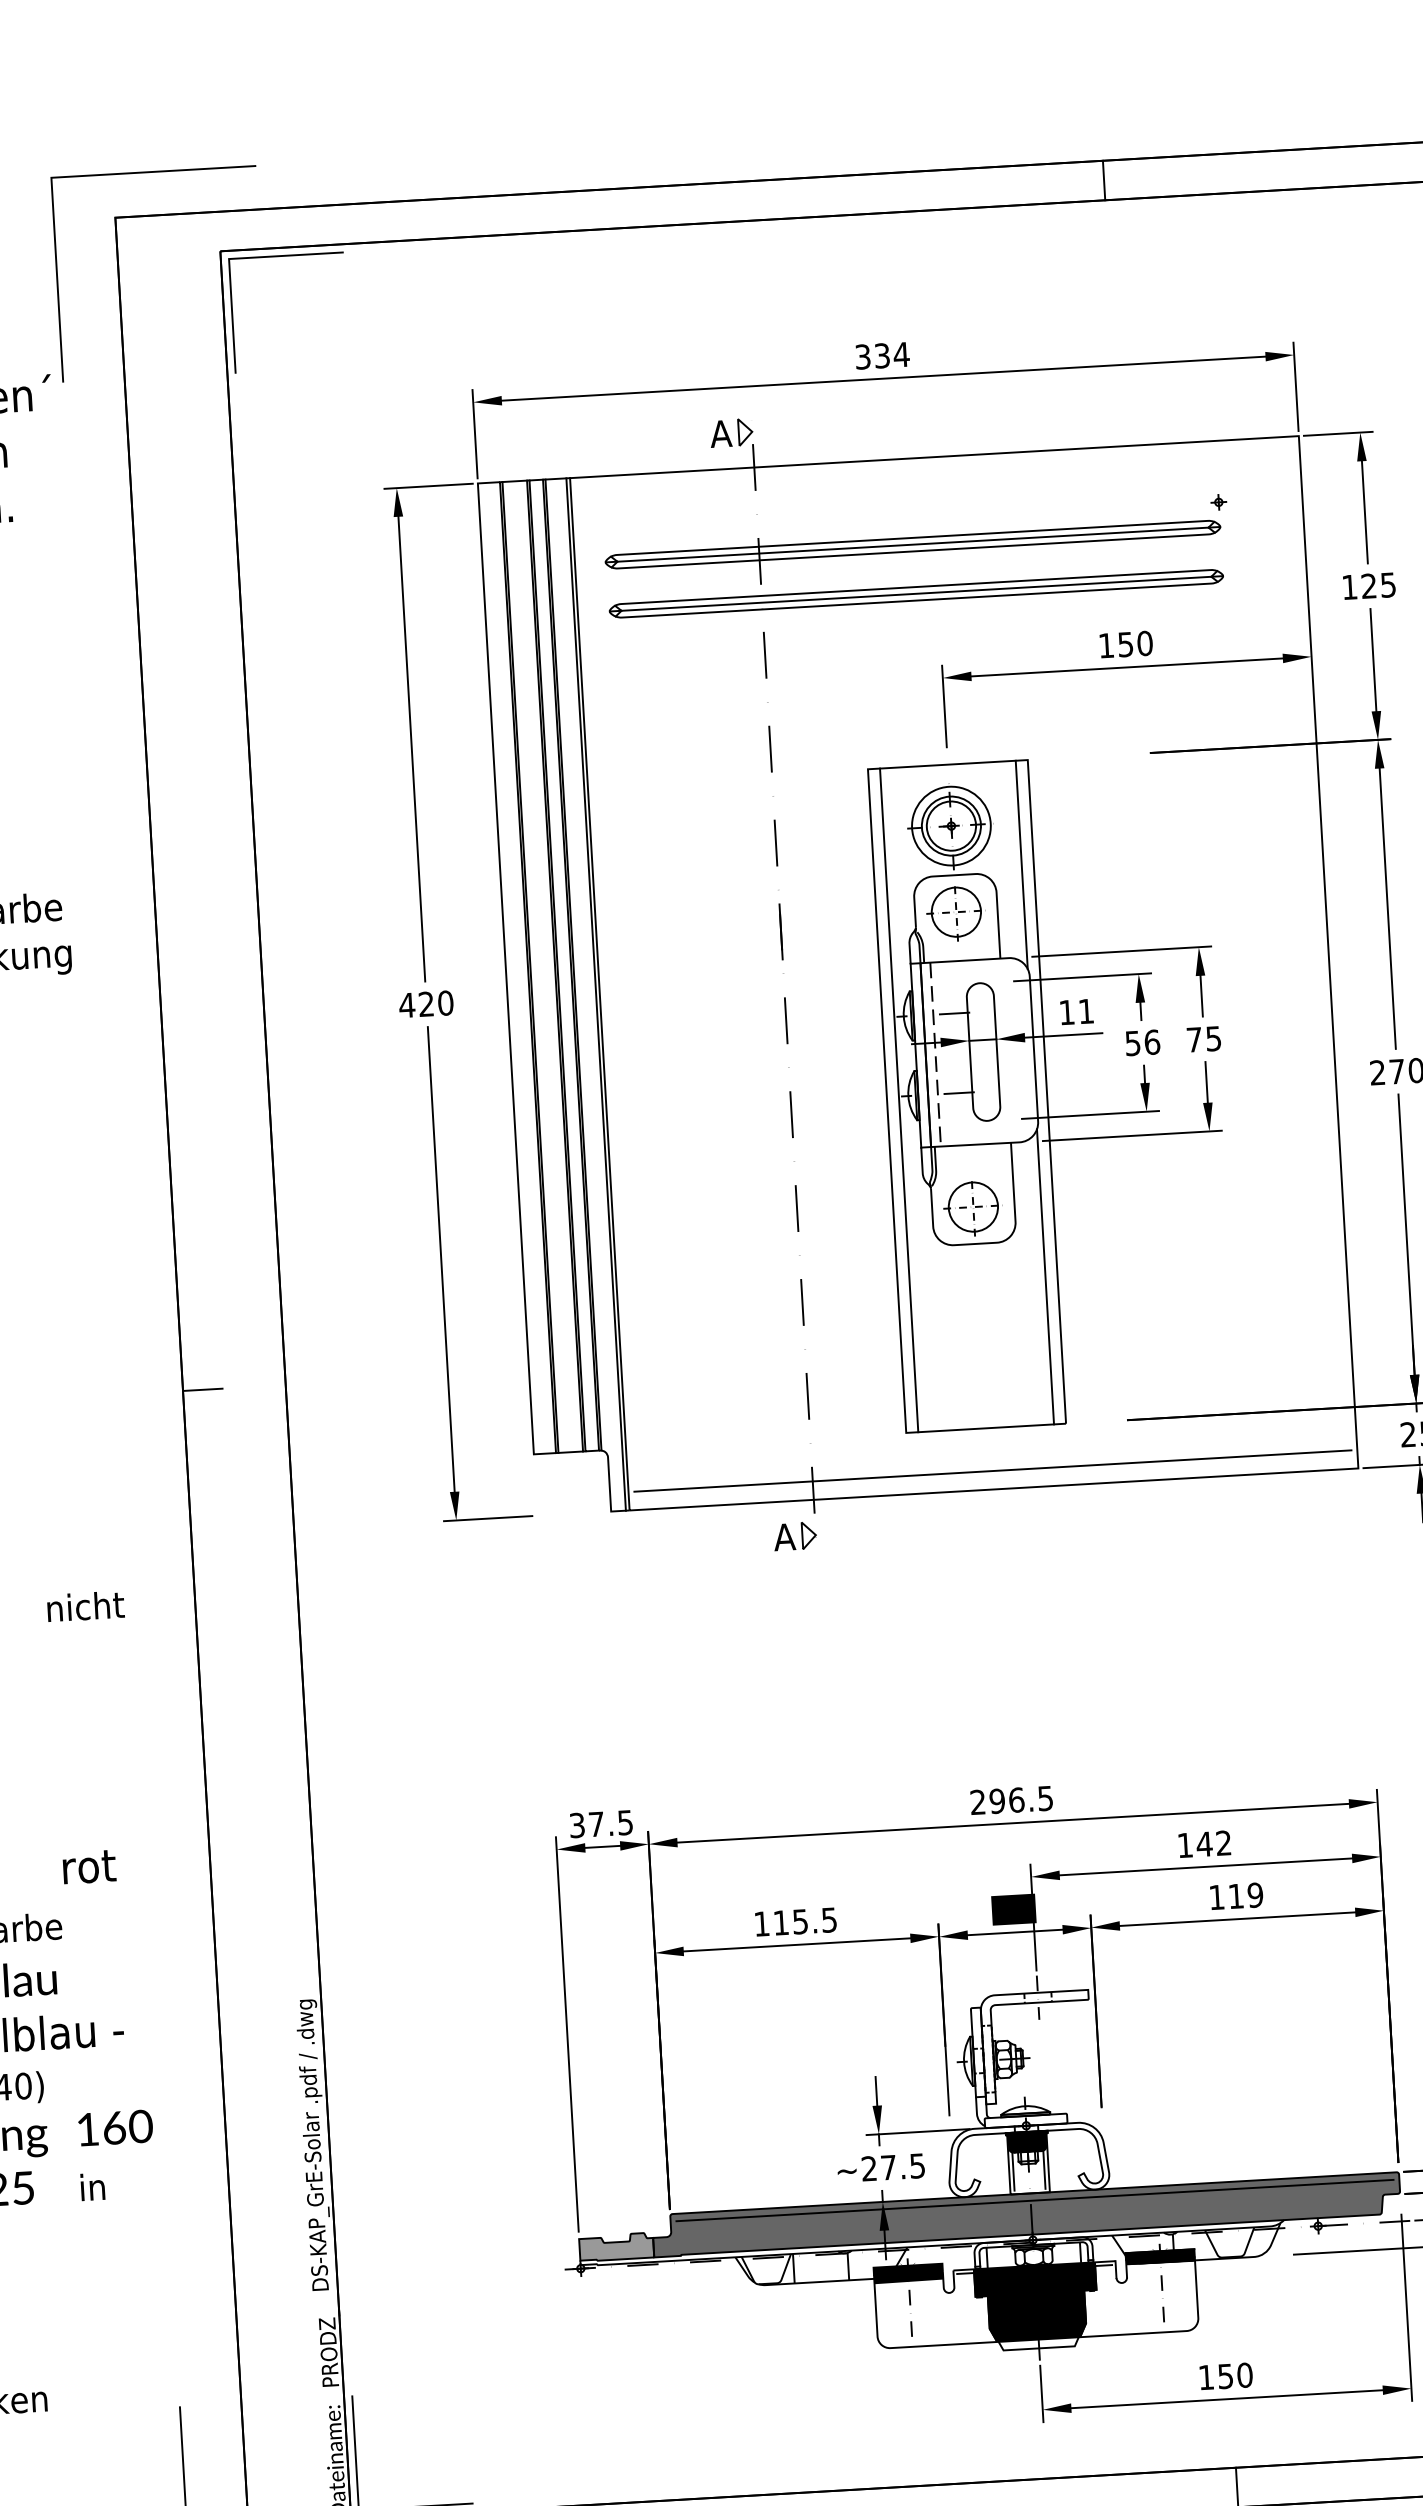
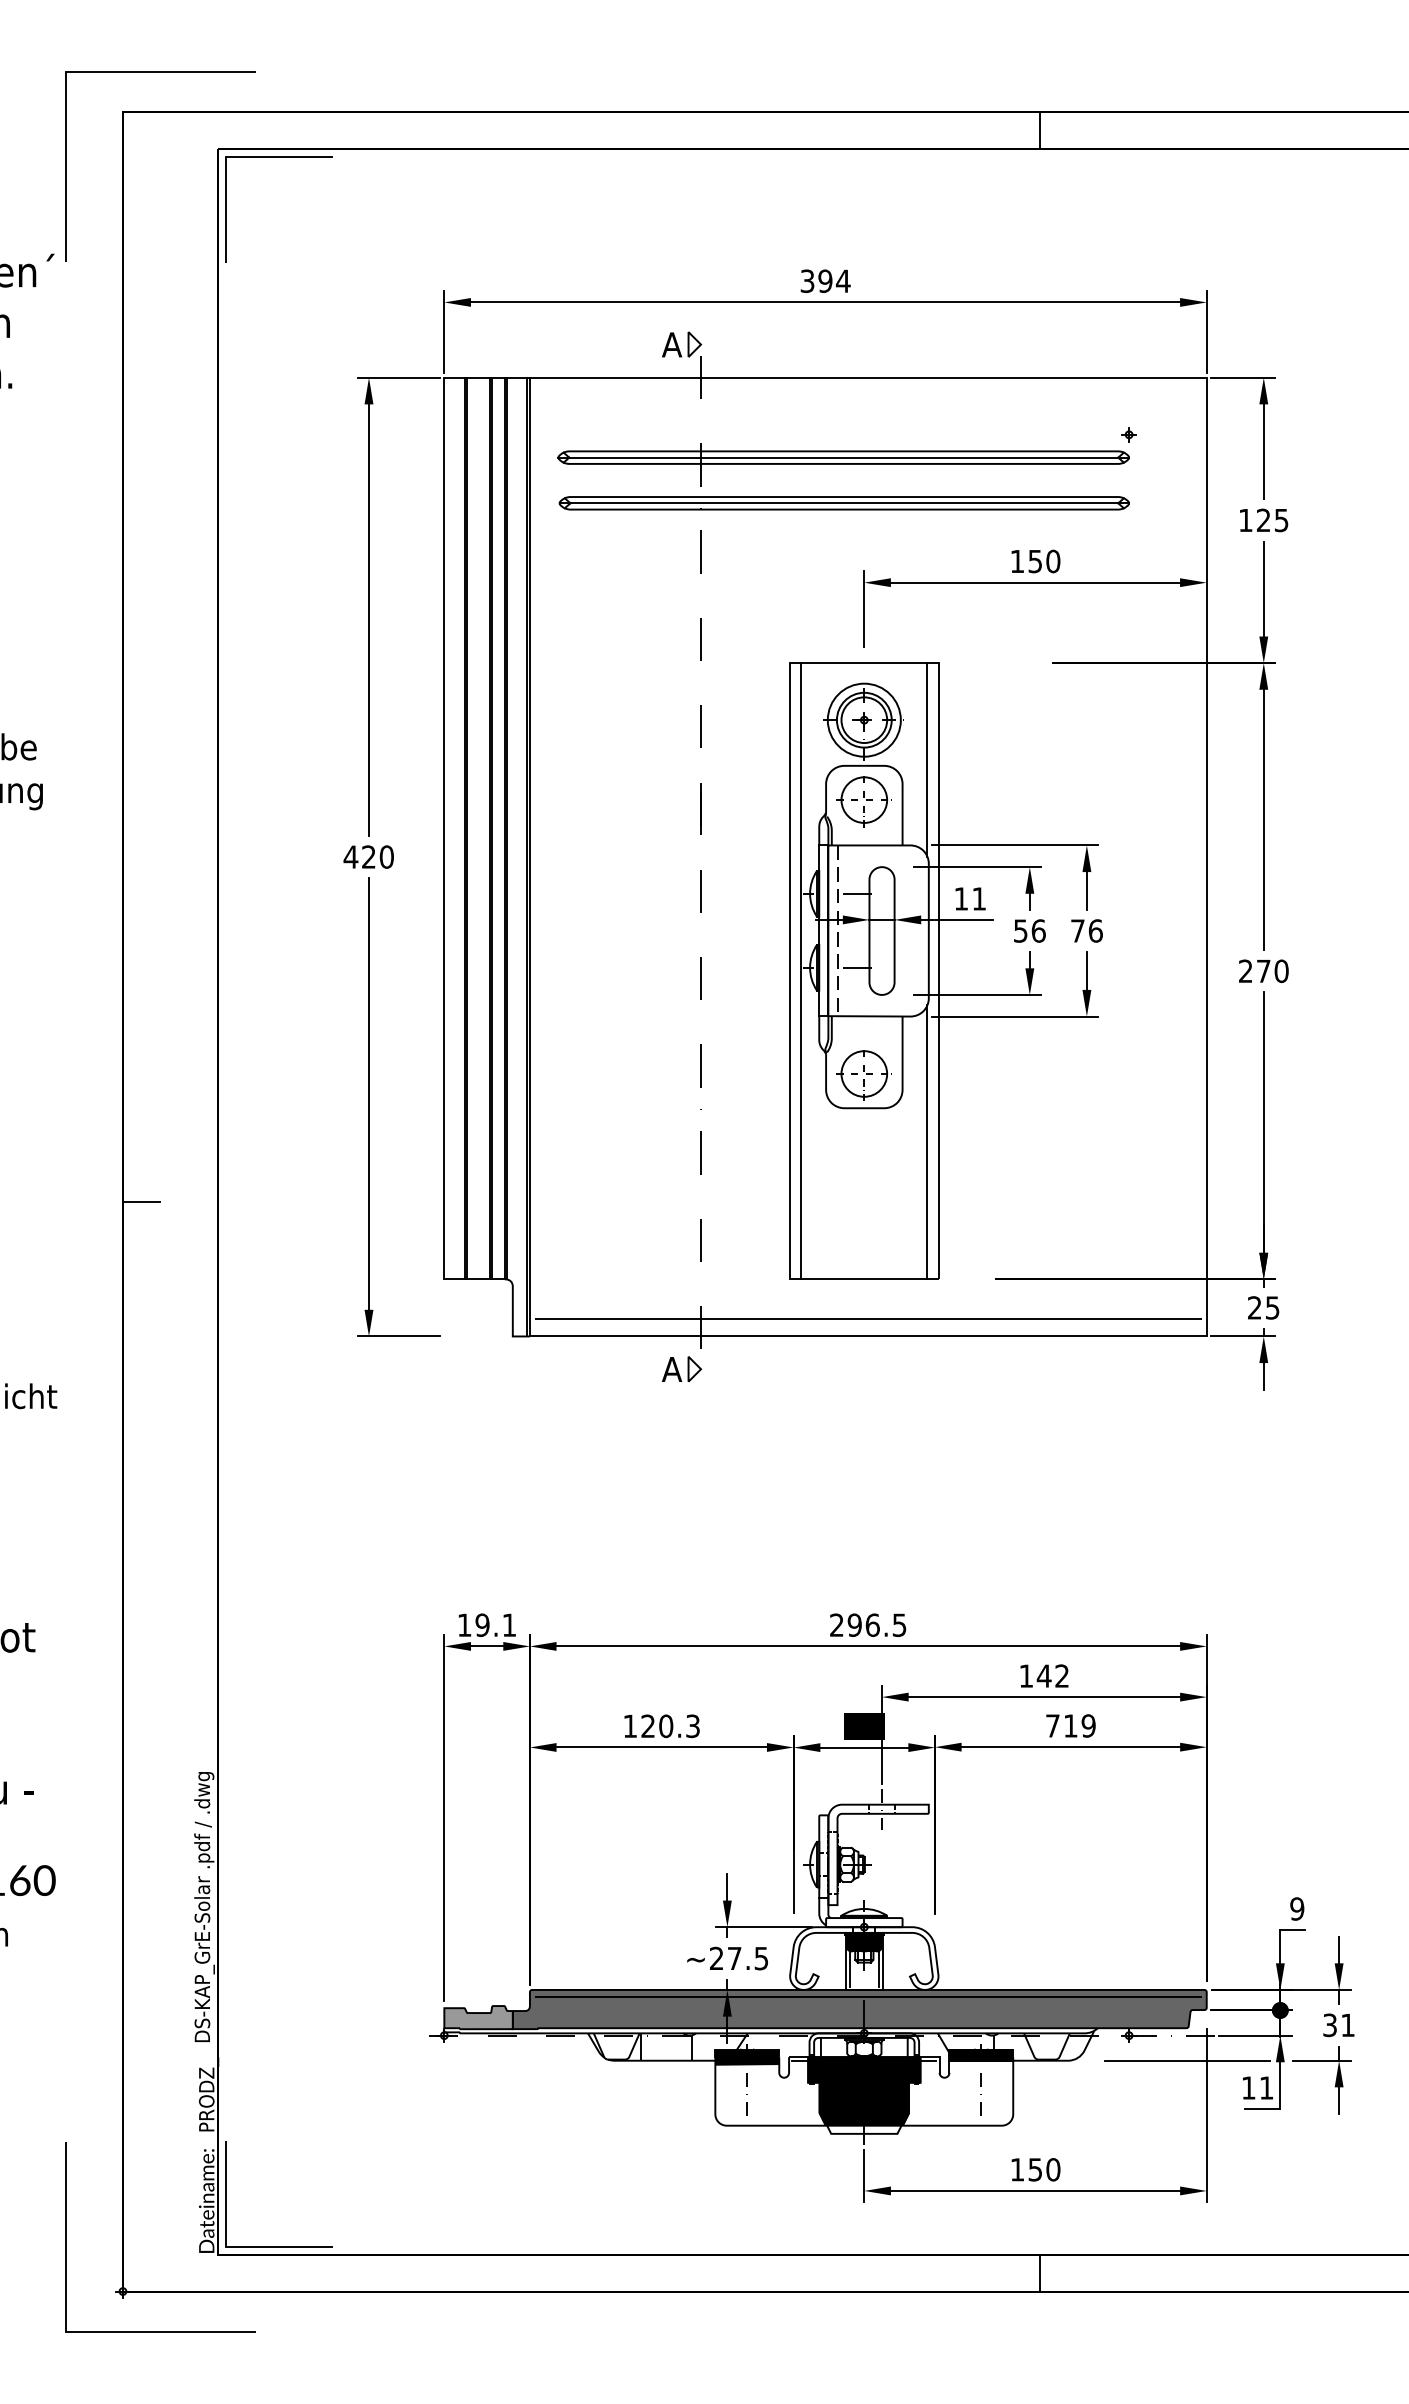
text: (882, 355) -> (825, 280), 334 -> 394
text: (1213, 1038) -> (1095, 930), 75 -> 76
text: (600, 1823) -> (486, 1624), 37.5 -> 19.1
text: (1216, 1896) -> (1052, 1725), 119 -> 719
text: (805, 1921) -> (670, 1726), 115.5 -> 120.3

